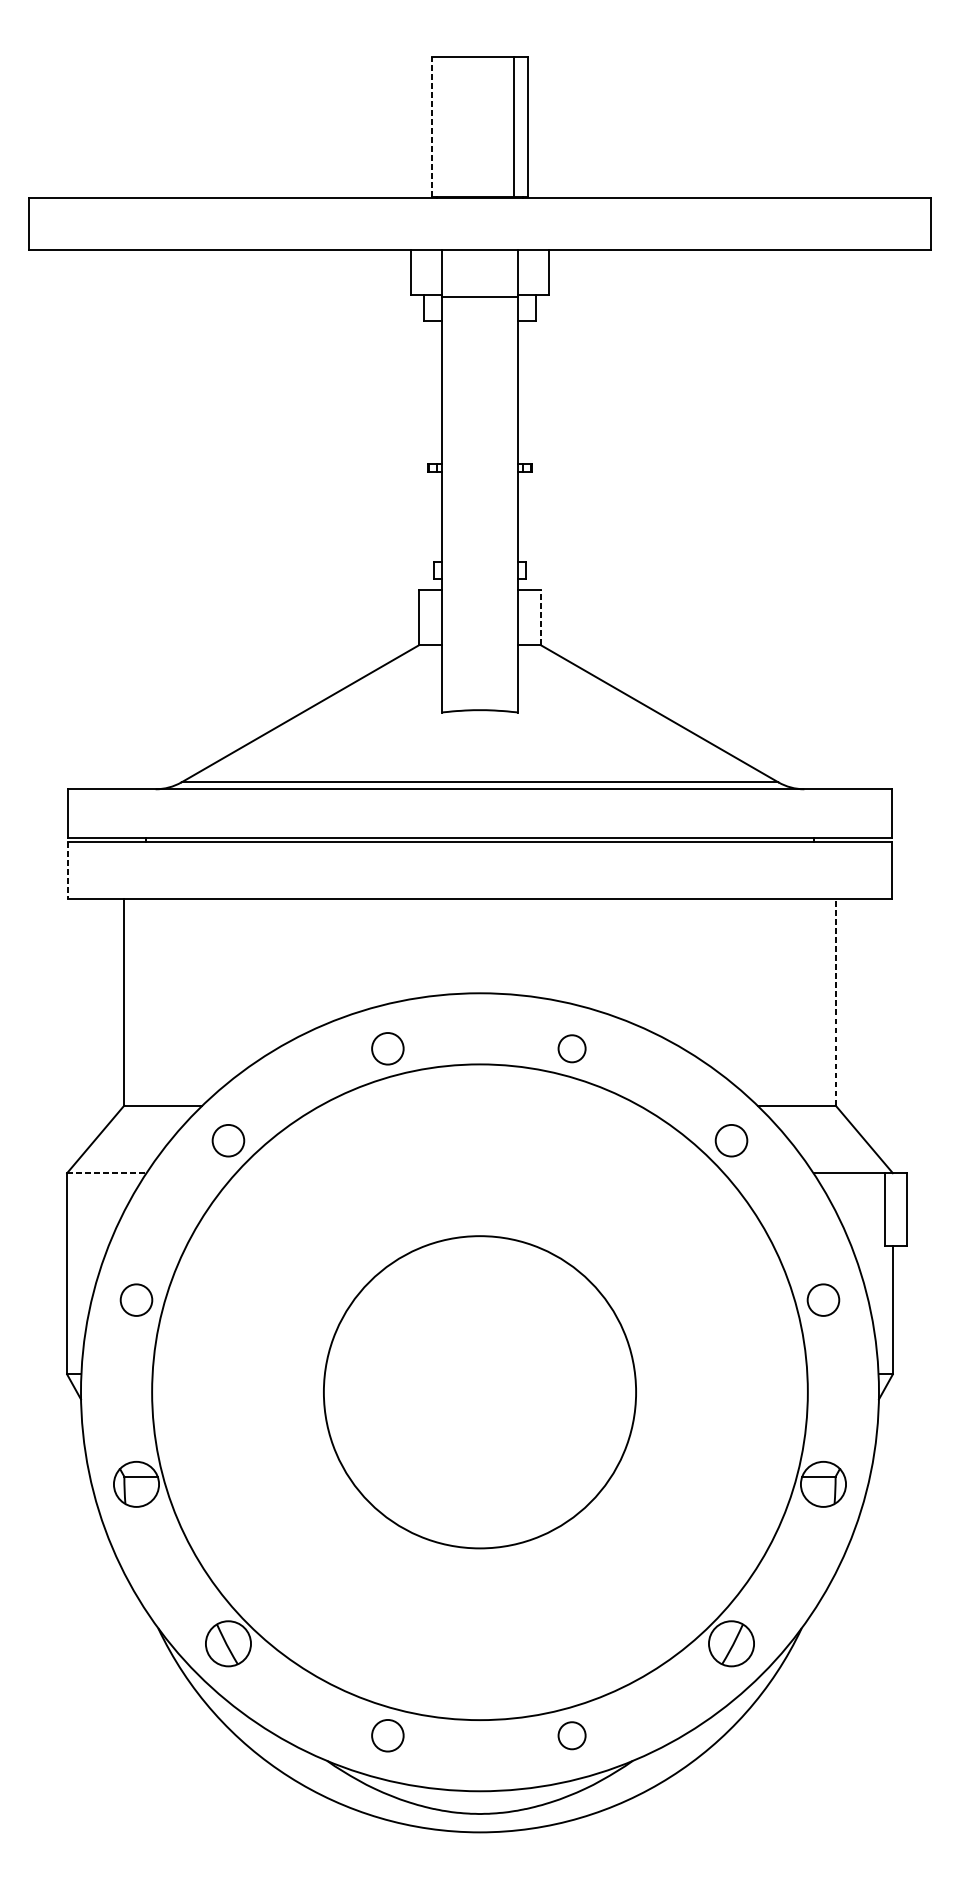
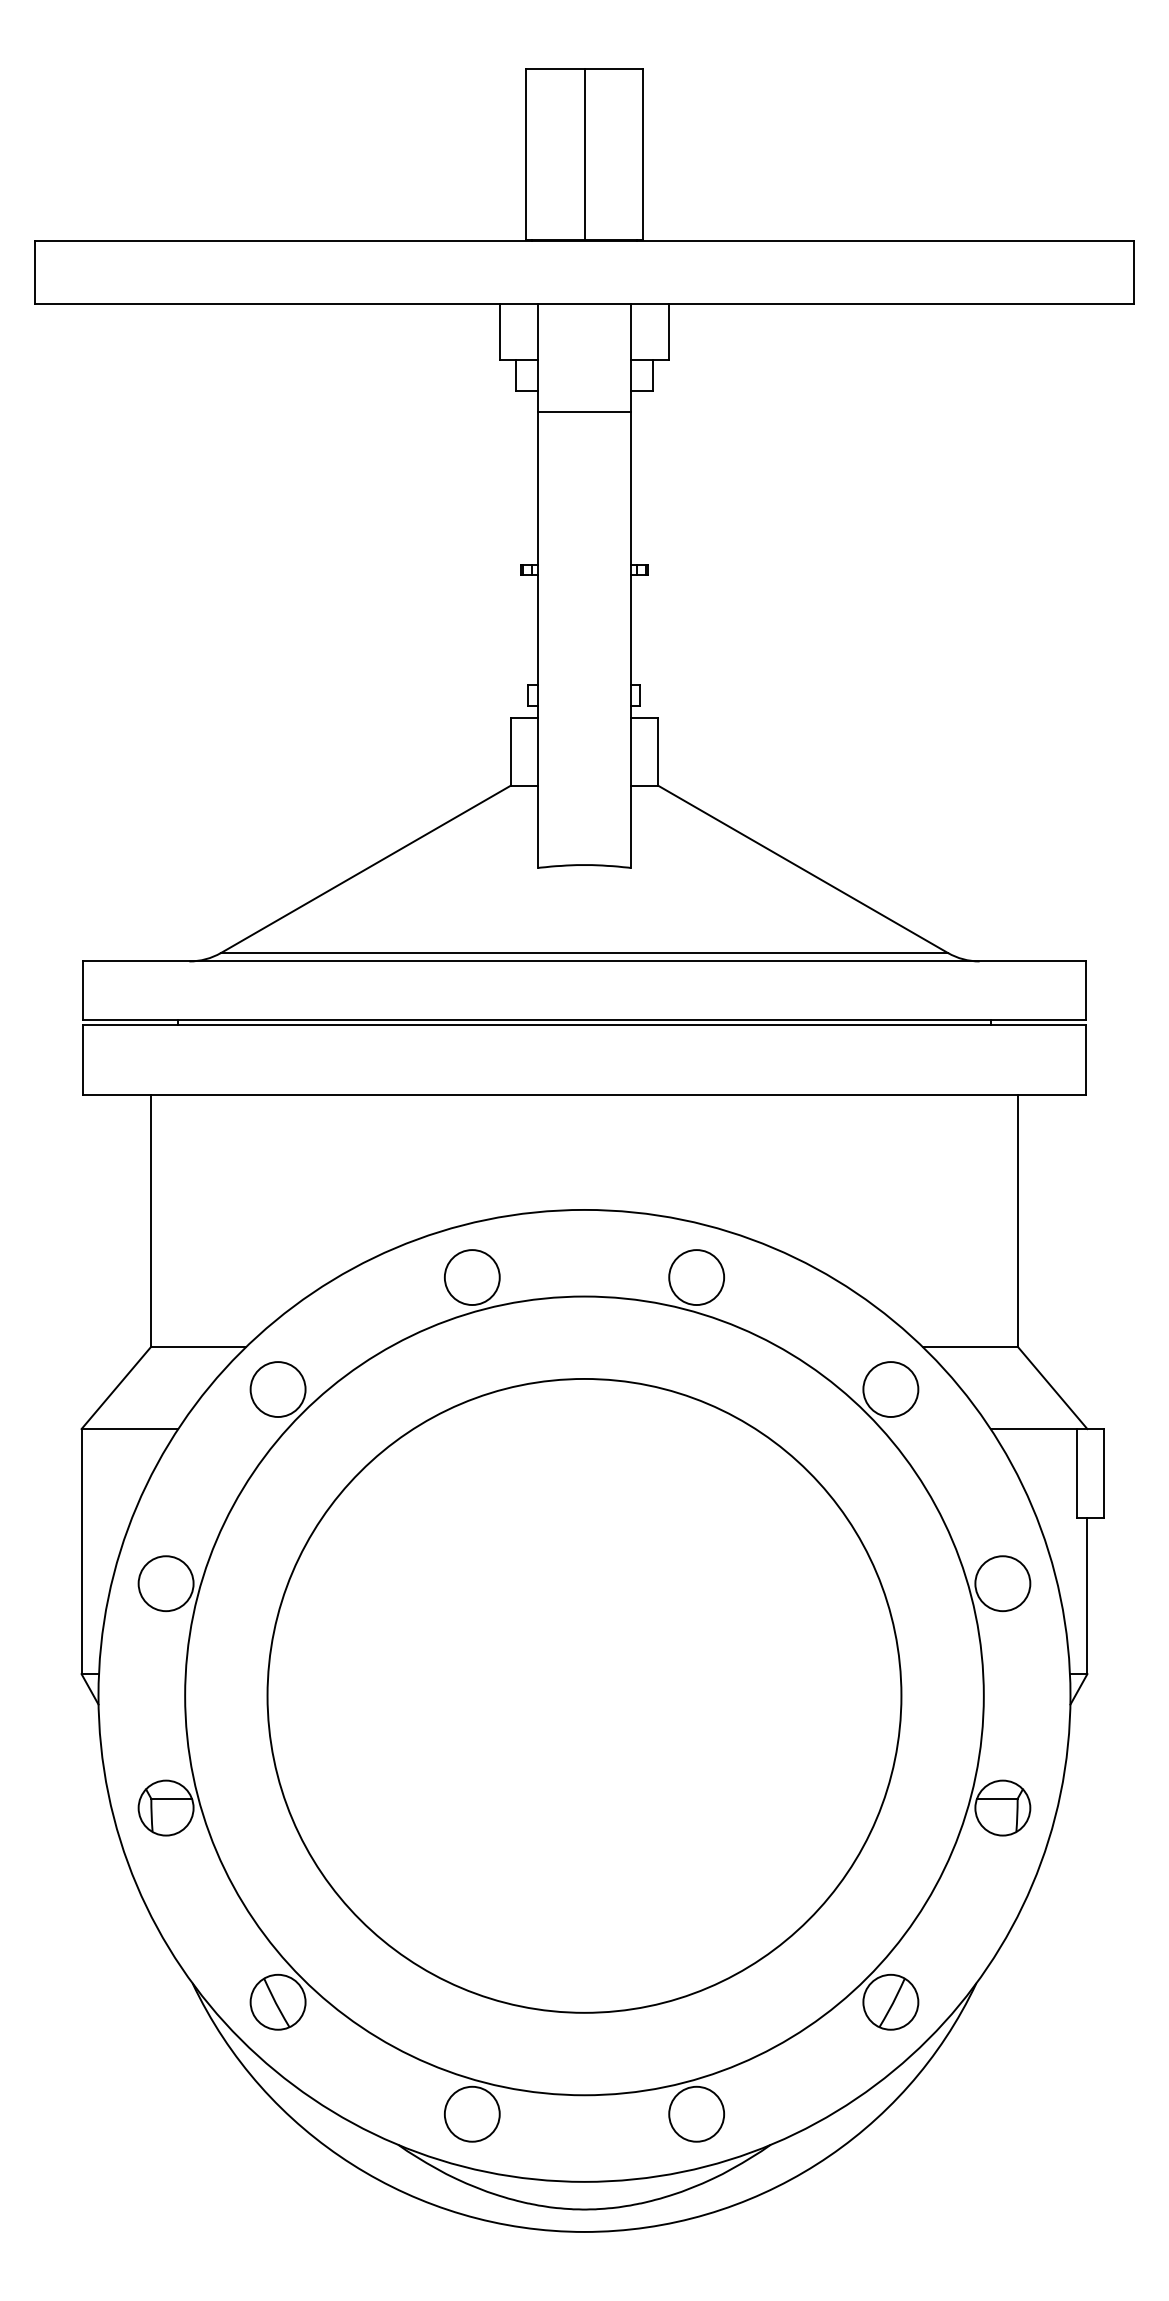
line: (432, 126) -> (526, 154), dashed -> solid
line: (514, 126) -> (584, 154), moved
line: (480, 296) -> (584, 411), moved
line: (540, 617) -> (658, 752), dashed -> solid
line: (67, 870) -> (82, 1060), dashed -> solid
line: (835, 1001) -> (1017, 1220), dashed -> solid
circle: (387, 1048) -> (471, 1277), size x1.43
circle: (571, 1048) -> (696, 1277), size x1.67
circle: (227, 1140) -> (277, 1389), size x1.43
circle: (731, 1140) -> (890, 1389), size x1.43
line: (107, 1173) -> (130, 1429), dashed -> solid
circle: (136, 1299) -> (165, 1583), size x1.43
circle: (823, 1299) -> (1002, 1583), size x1.43
circle: (480, 1391) -> (584, 1695), size x1.67
circle: (387, 1735) -> (471, 2113), size x1.43
circle: (571, 1735) -> (696, 2113), size x1.67

